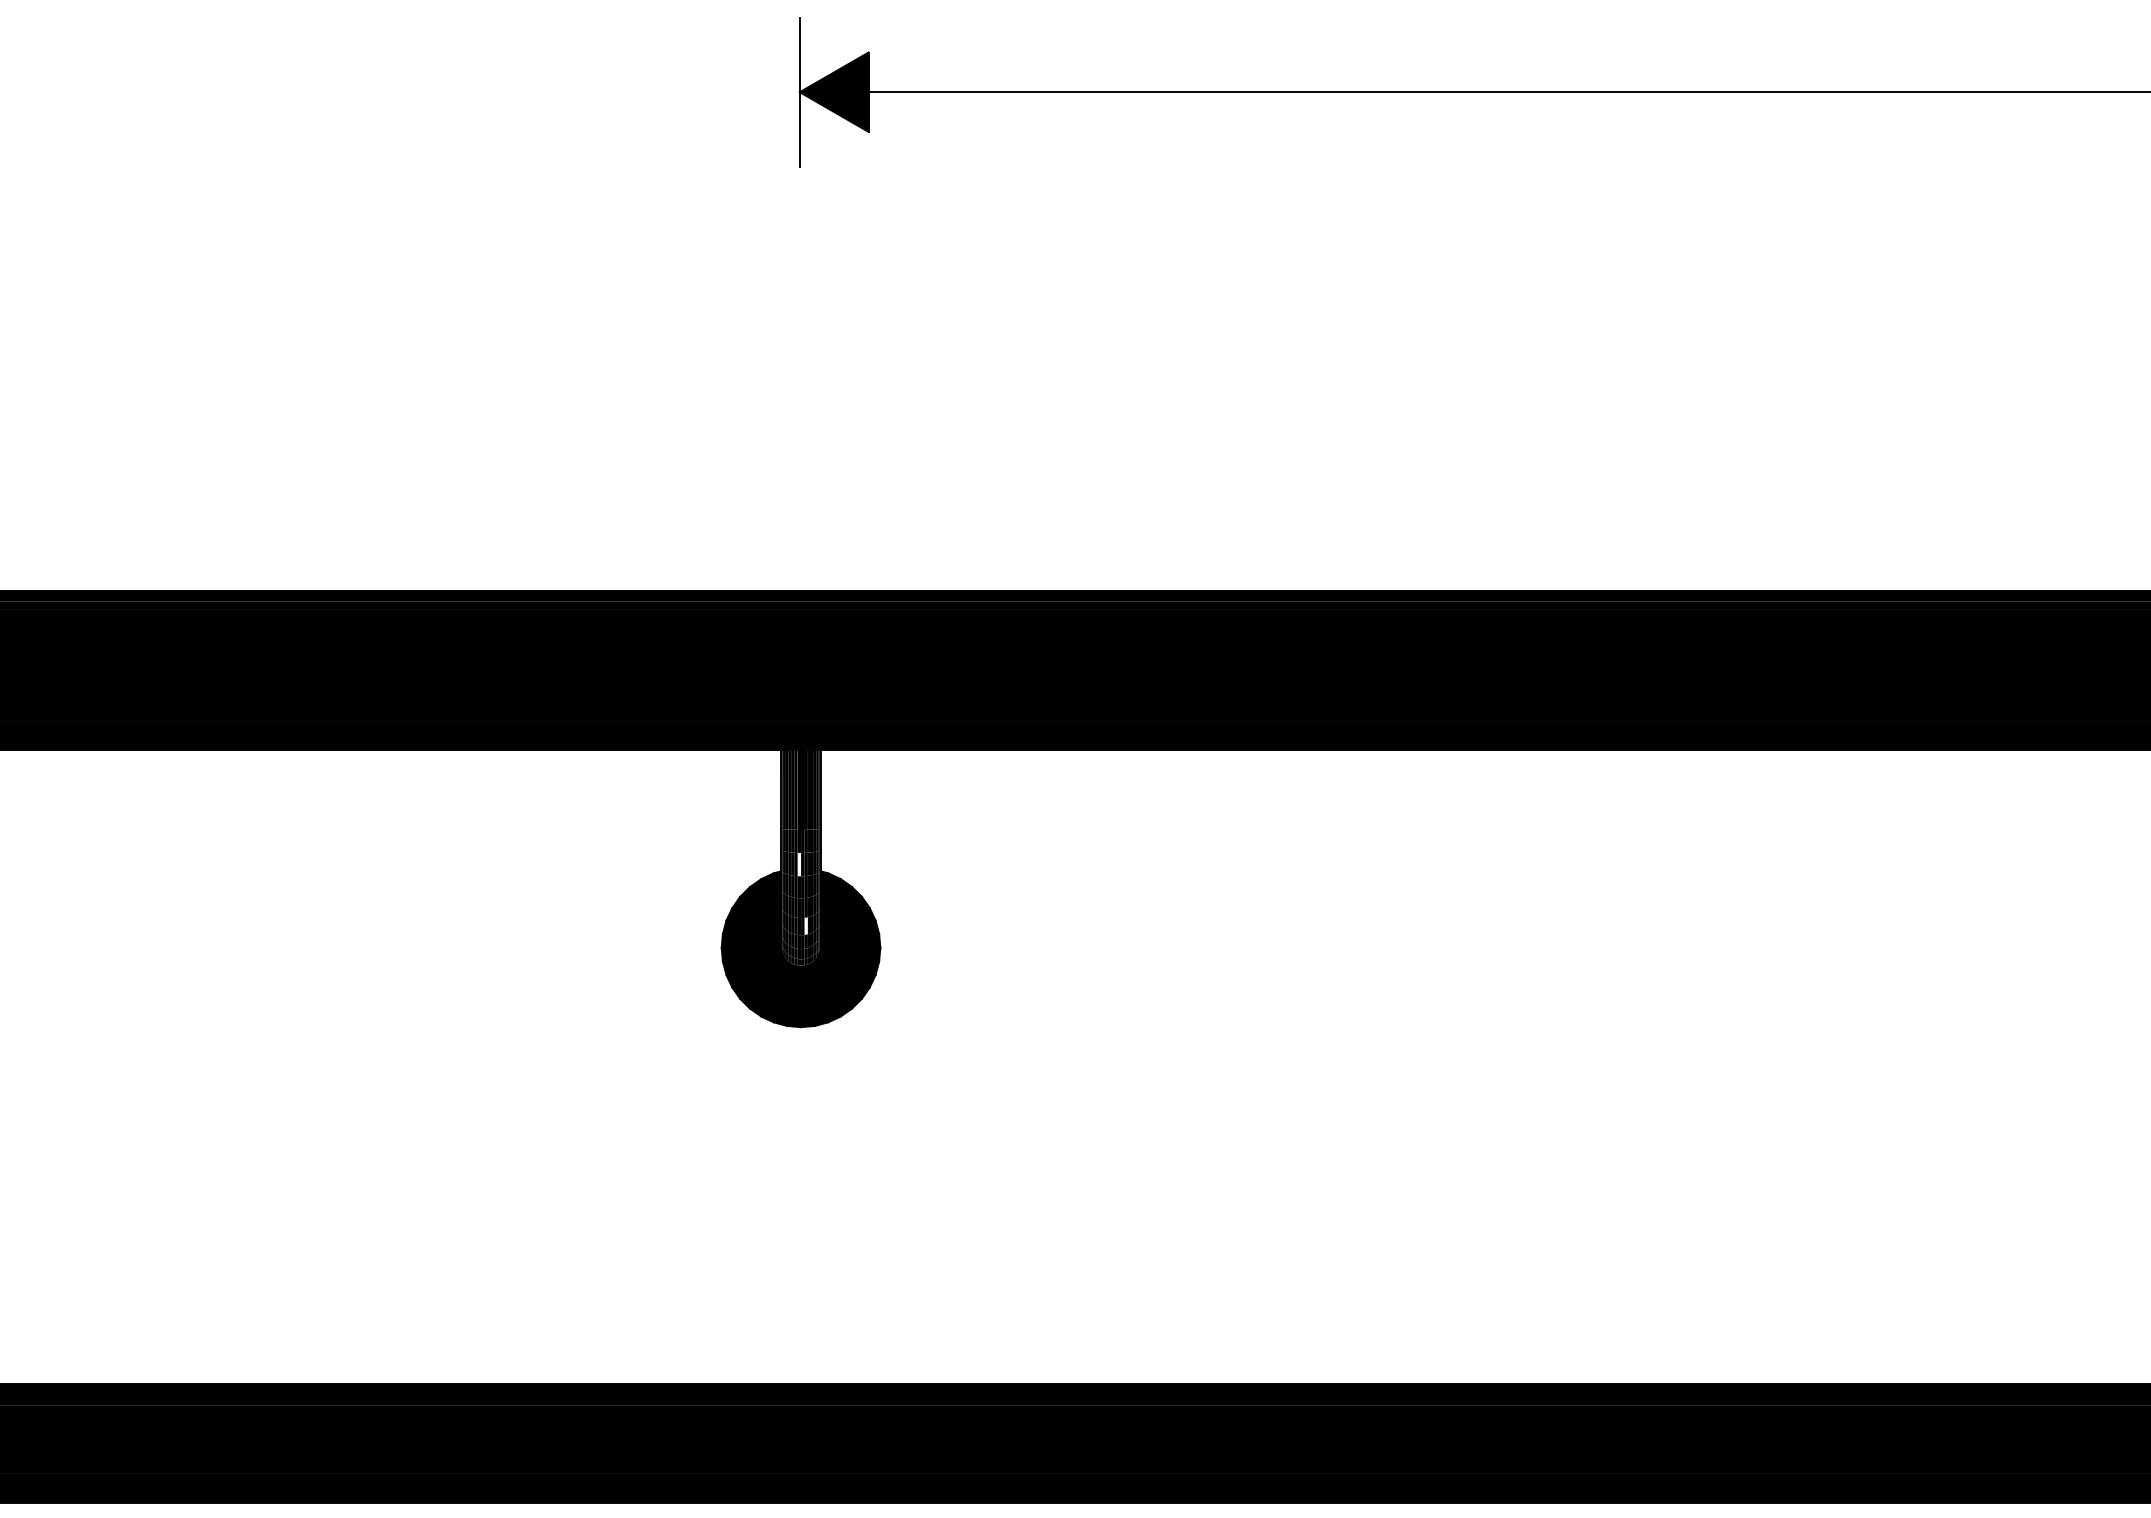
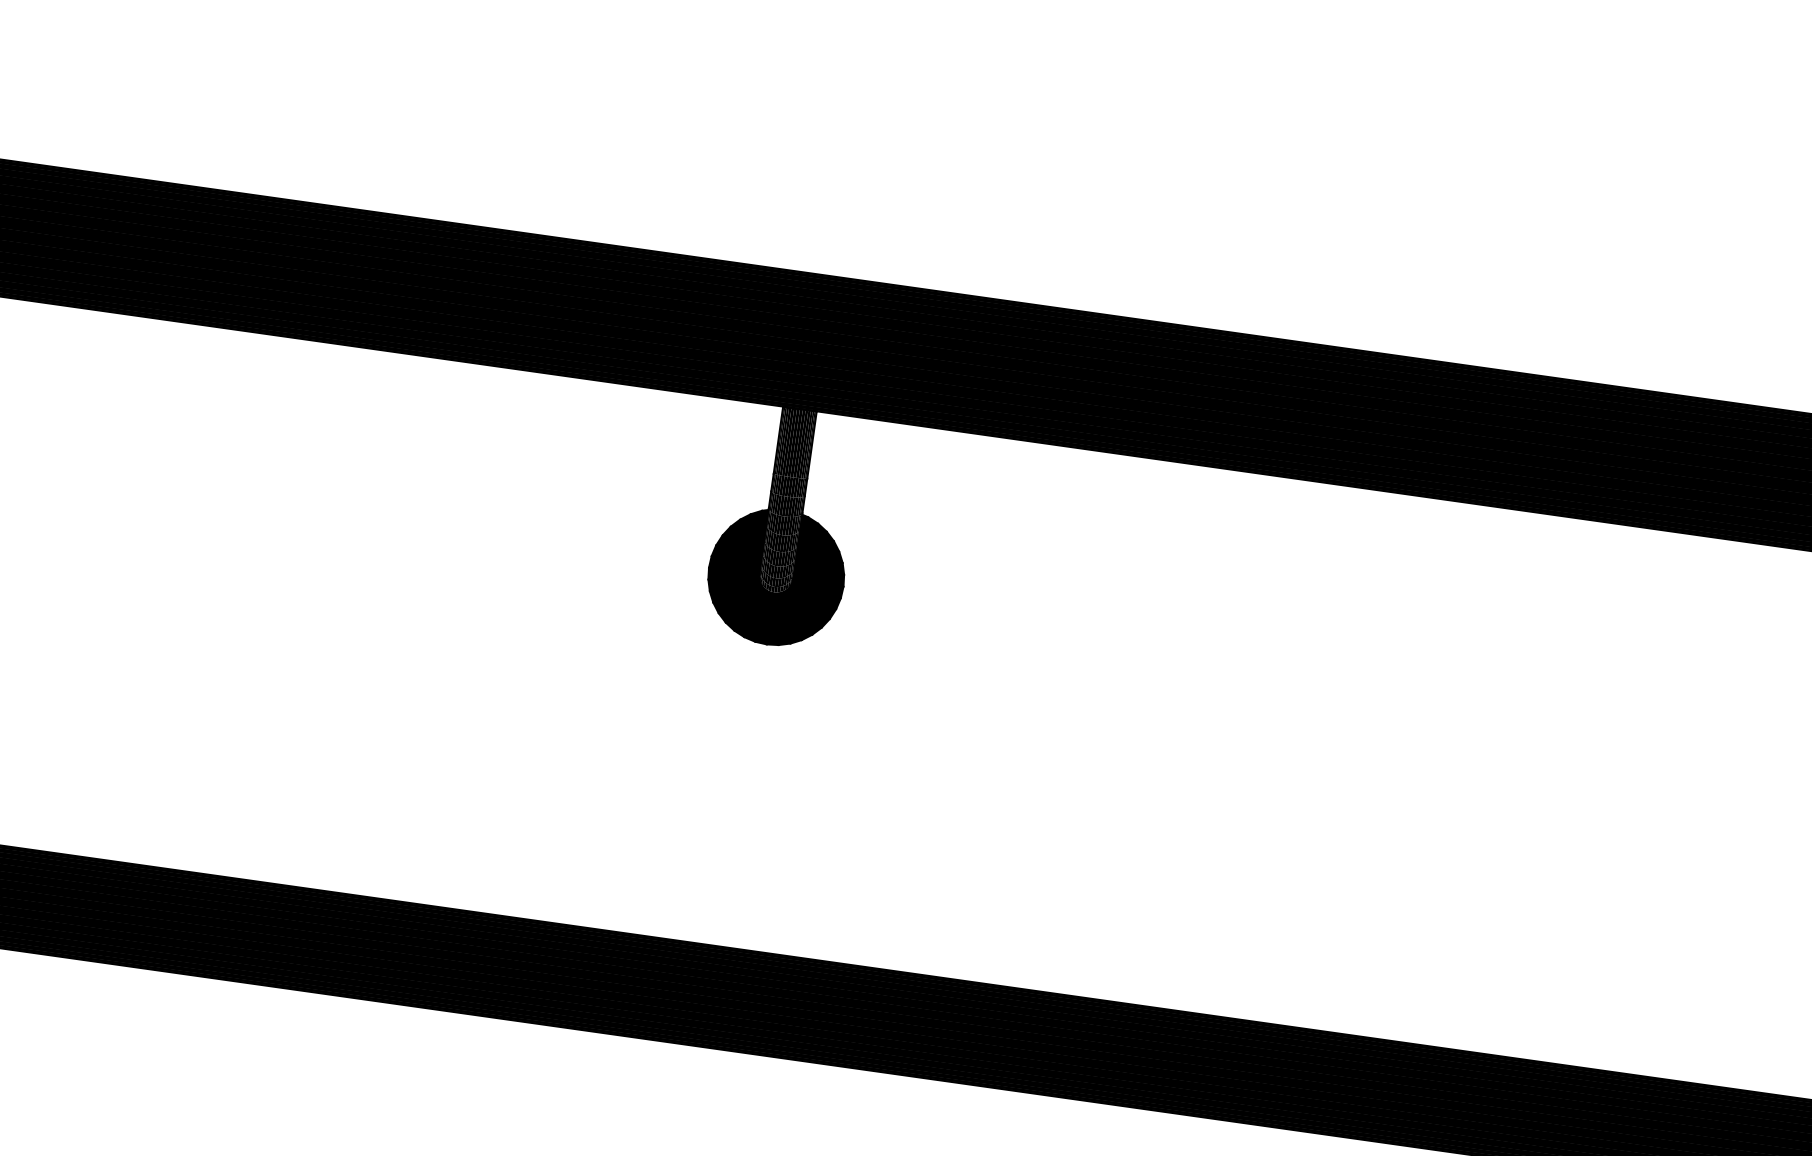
fill: (799, 864) -> (784, 506), added
fill: (805, 926) -> (782, 559), added

